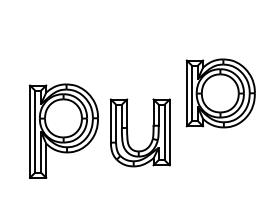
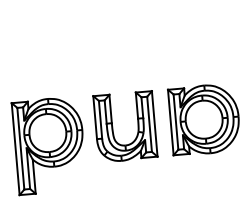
part: (220, 93) -> (204, 119), moved
part: (128, 134) -> (113, 129), moved

